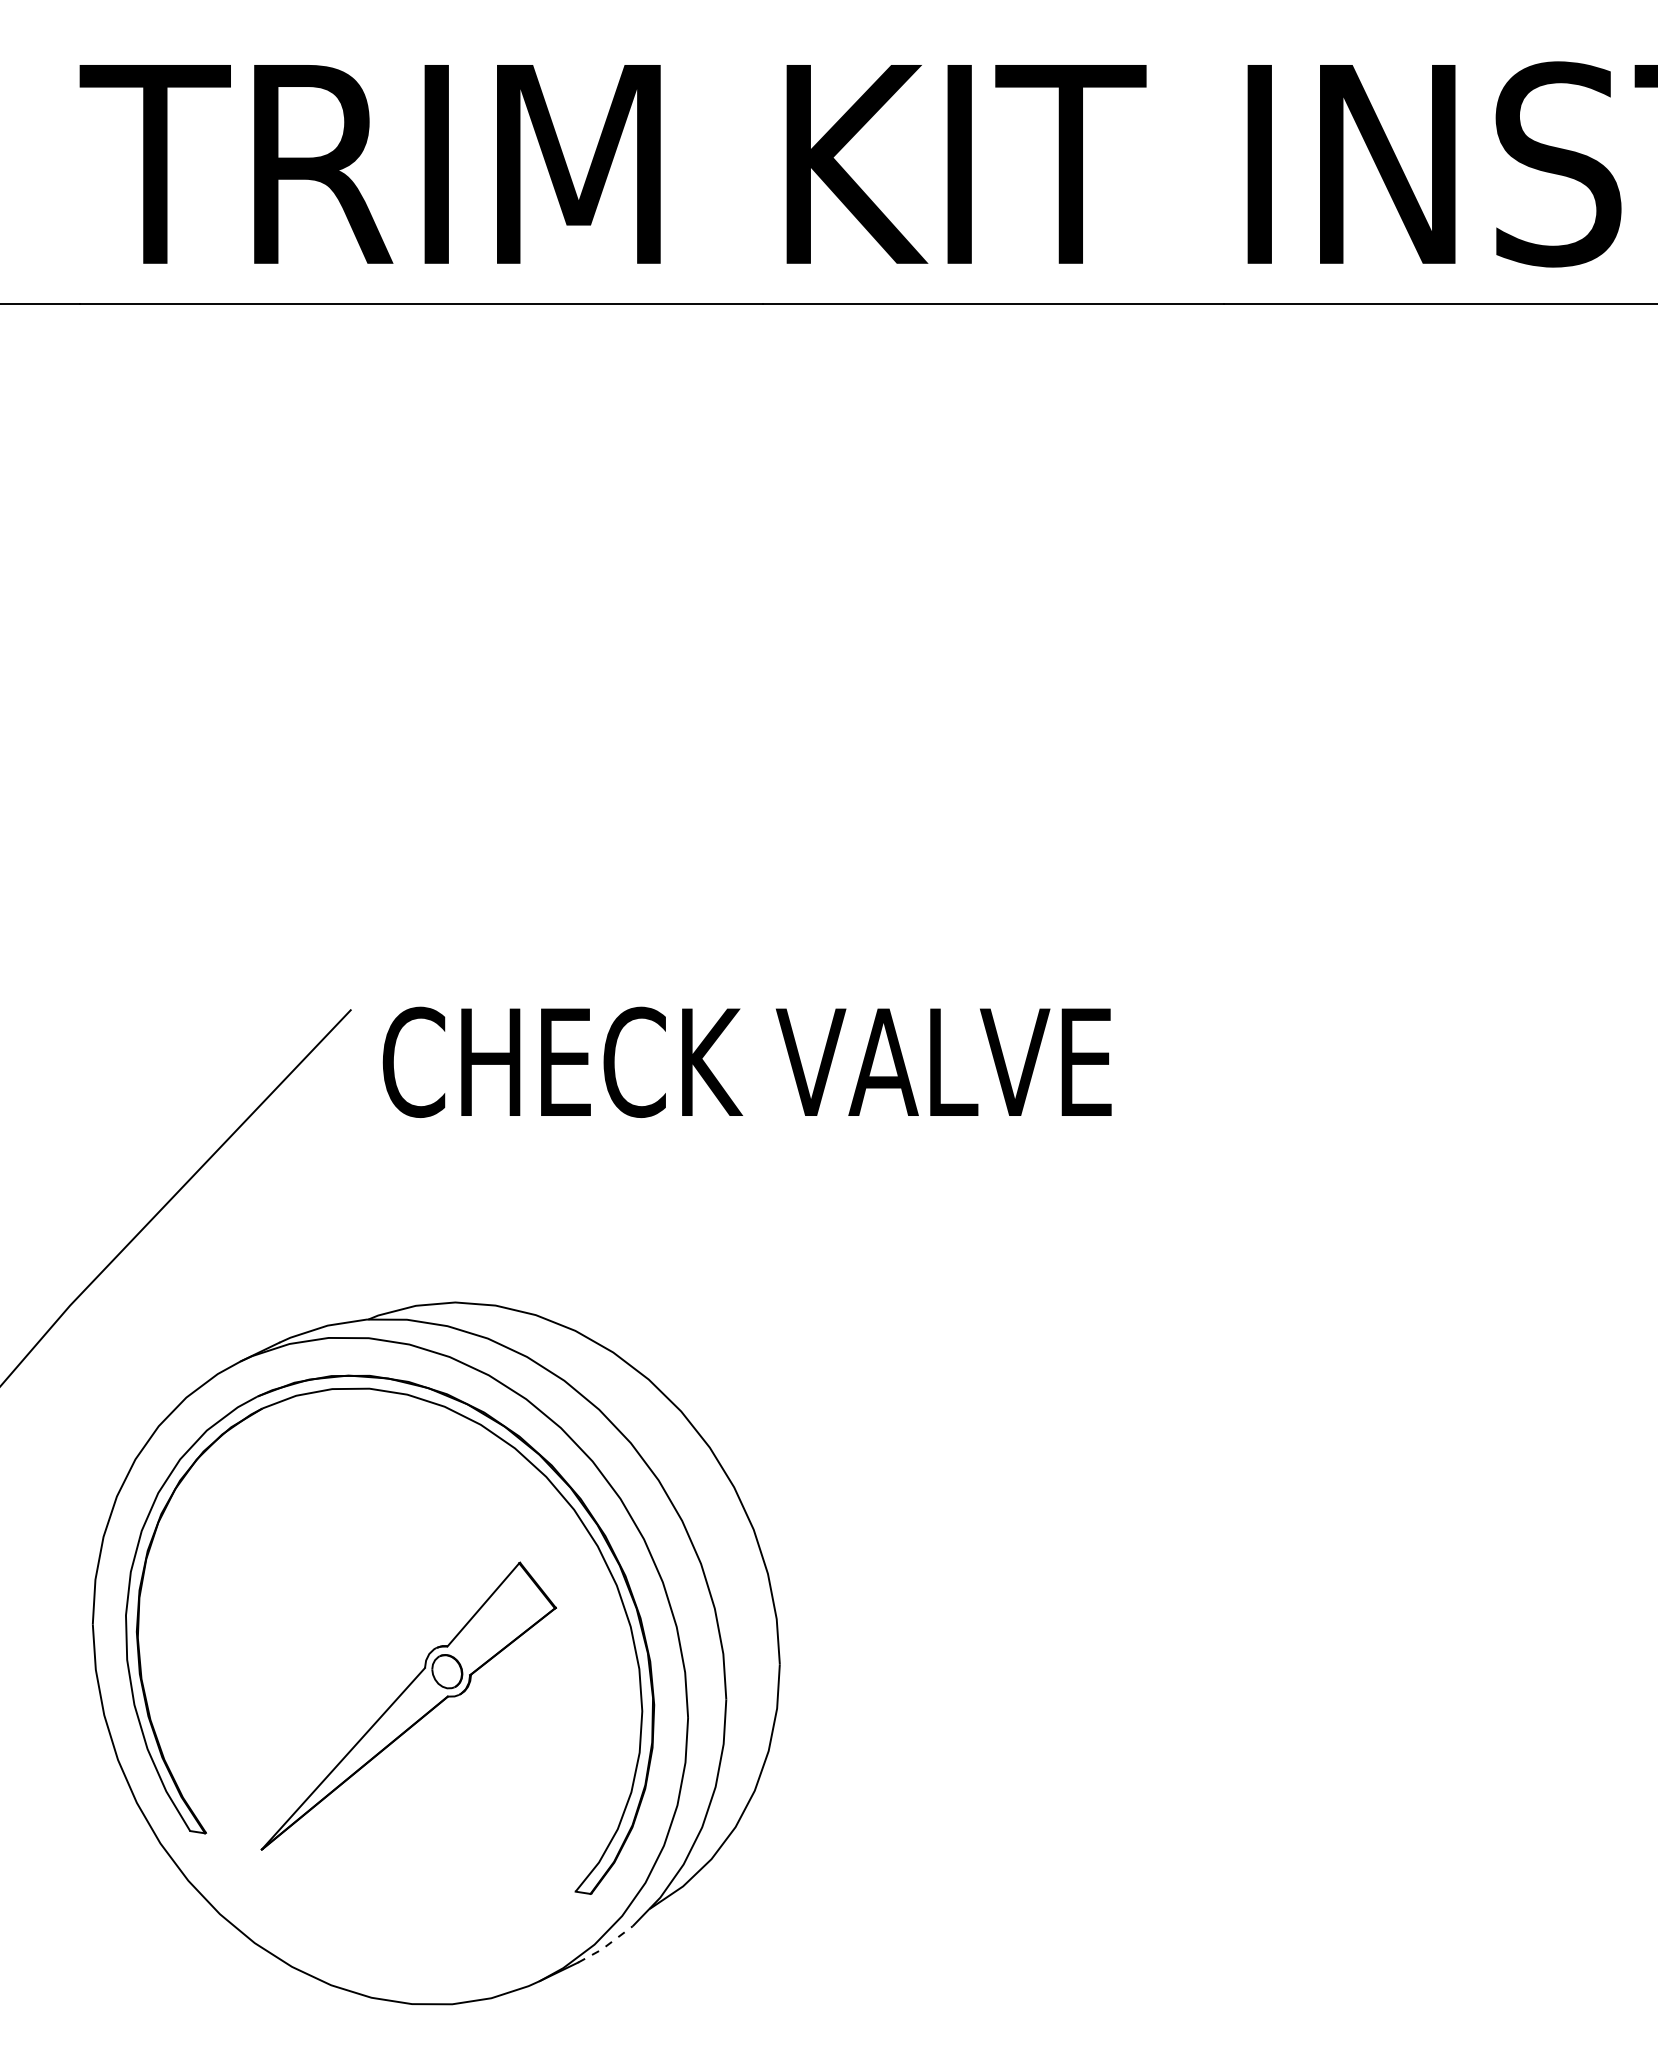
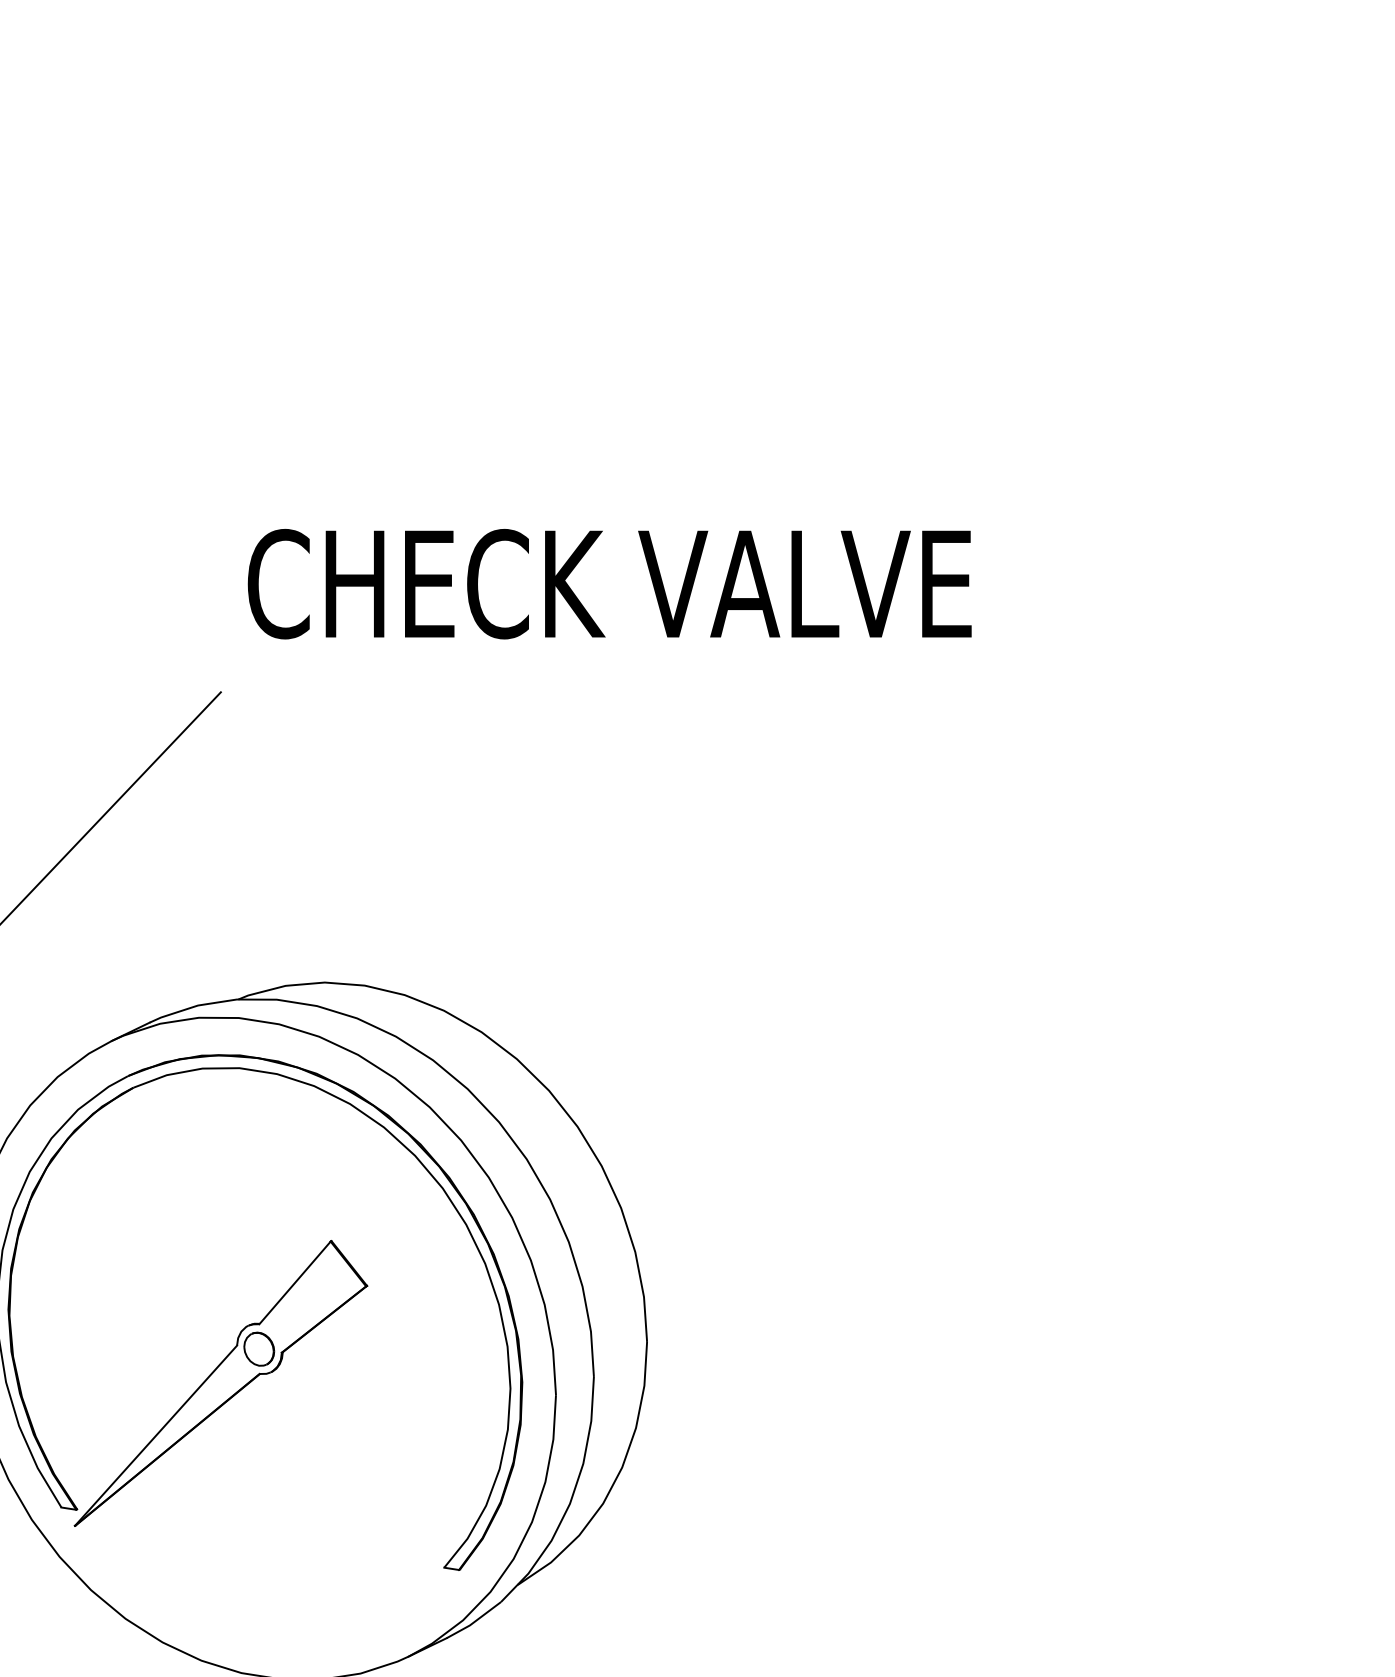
text: (746, 1061) -> (609, 583), moved
part: (408, 1705) -> (220, 1382), moved
line: (606, 1946) -> (474, 1622), dashed -> solid

